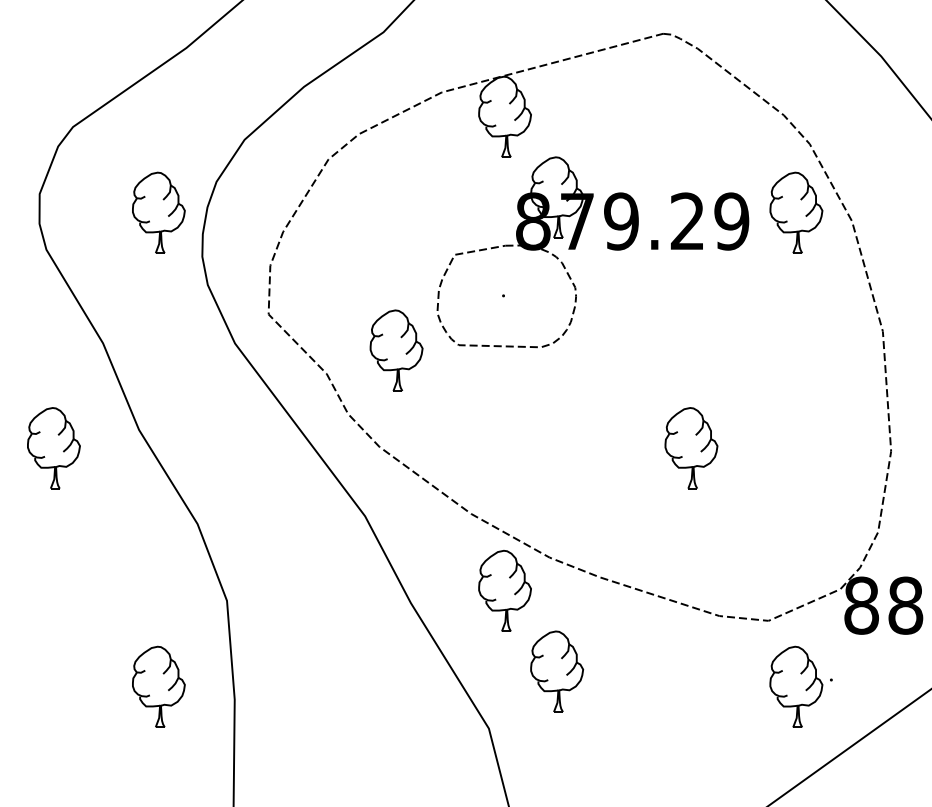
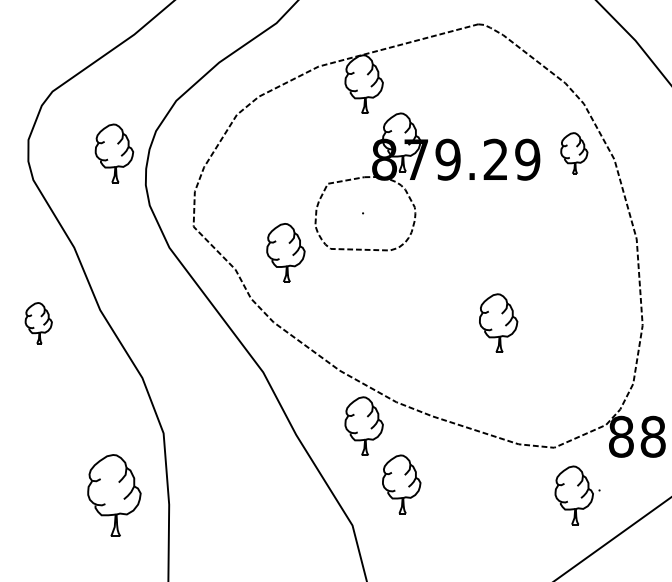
part: (796, 212) -> (574, 153), size x0.7
part: (53, 448) -> (38, 323), size x0.7
part: (158, 686) -> (114, 495), size x1.4

